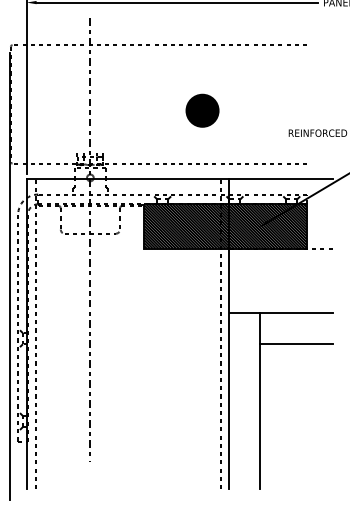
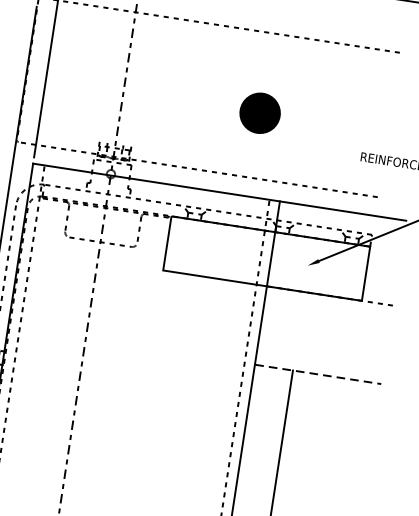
hatch: (225, 226) -> (266, 258), removed
line: (281, 313) -> (318, 375), solid -> dashed
line: (296, 343) -> (331, 414), removed

